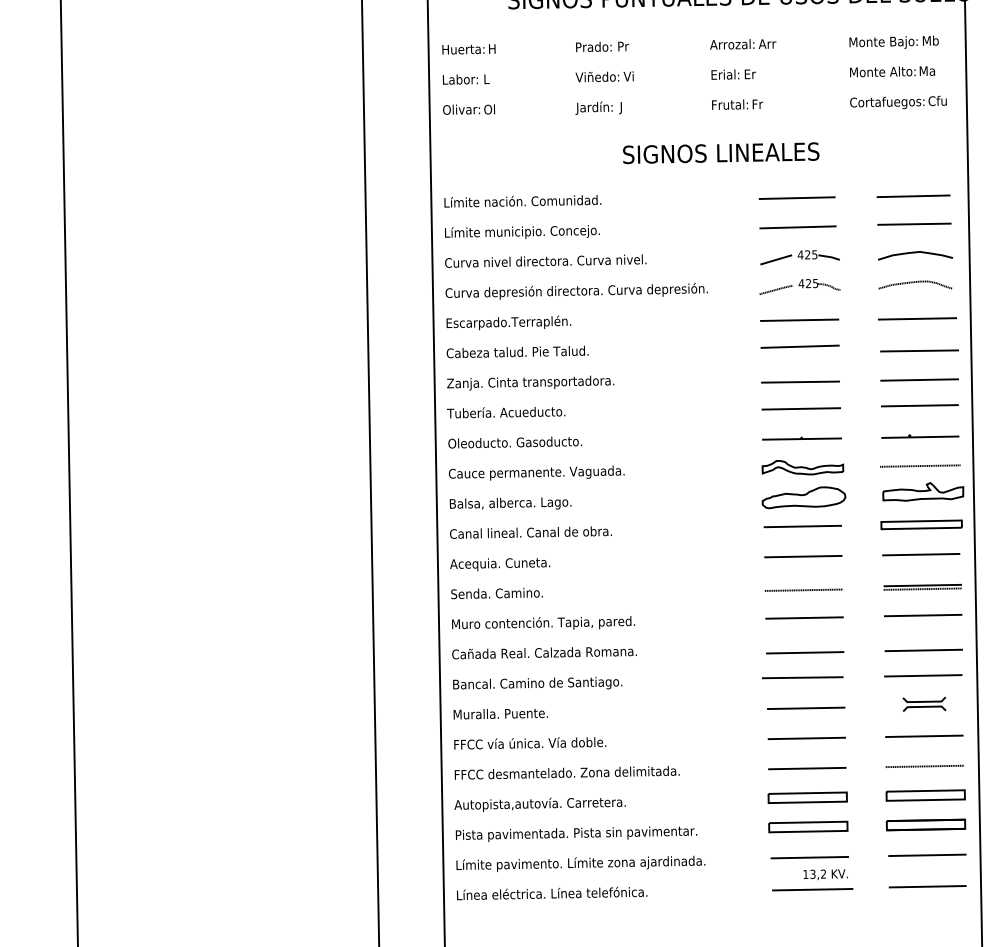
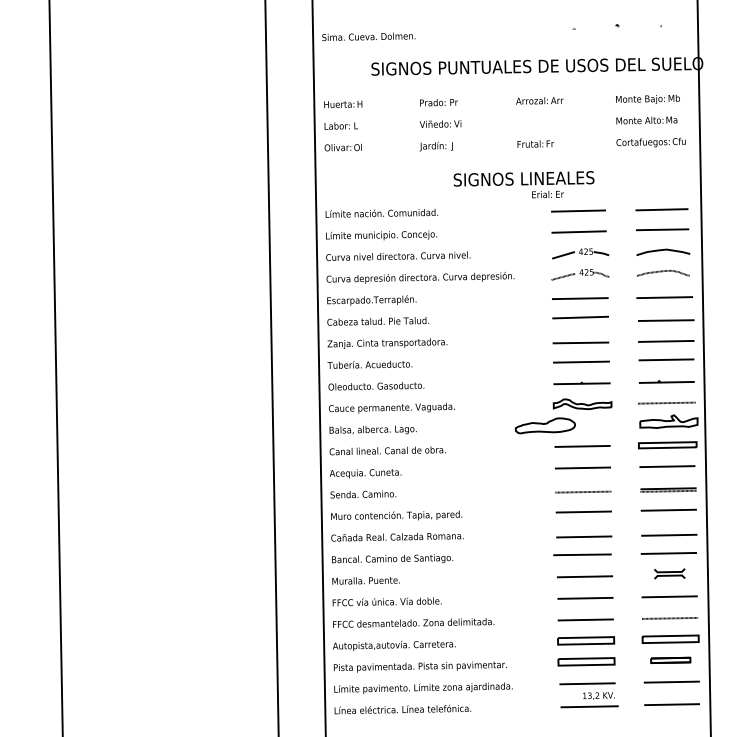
text: (732, 74) -> (547, 194), moved
part: (802, 497) -> (544, 425), moved
part: (925, 825) -> (670, 660), size x0.7

